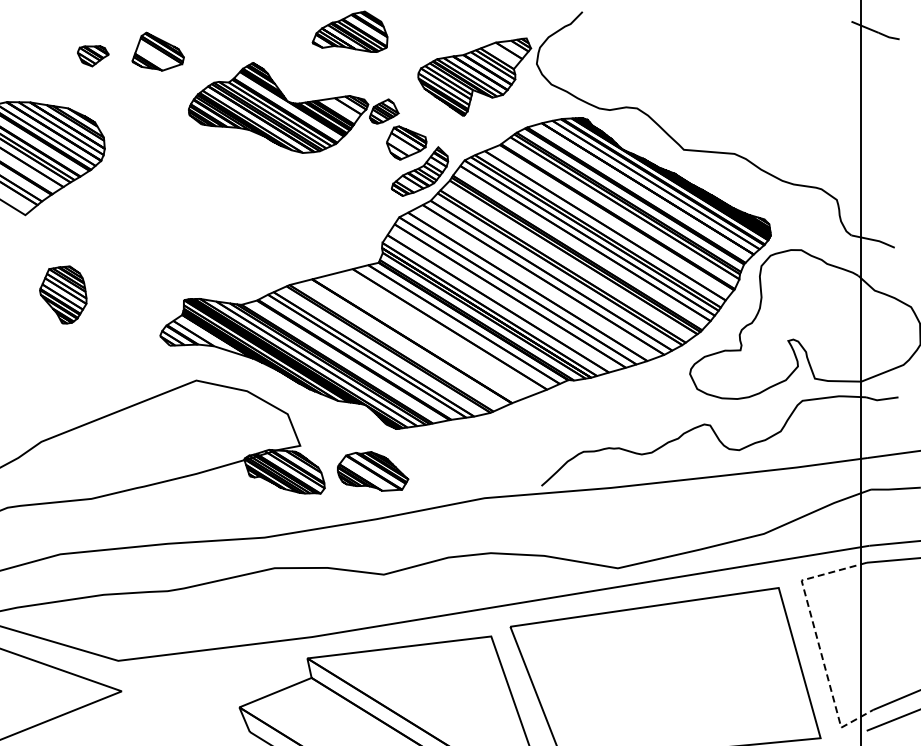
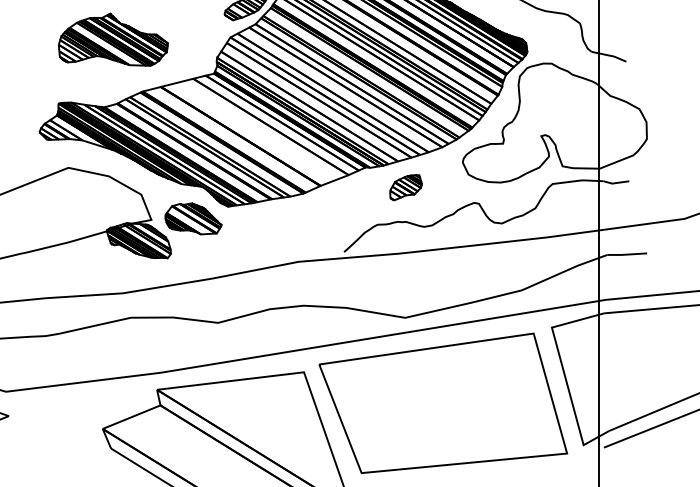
part: (252, 219) -> (113, 39), added
part: (618, 405) -> (405, 187), added
part: (373, 471) -> (193, 218), moved
line: (817, 639) -> (564, 374), dashed -> solid

